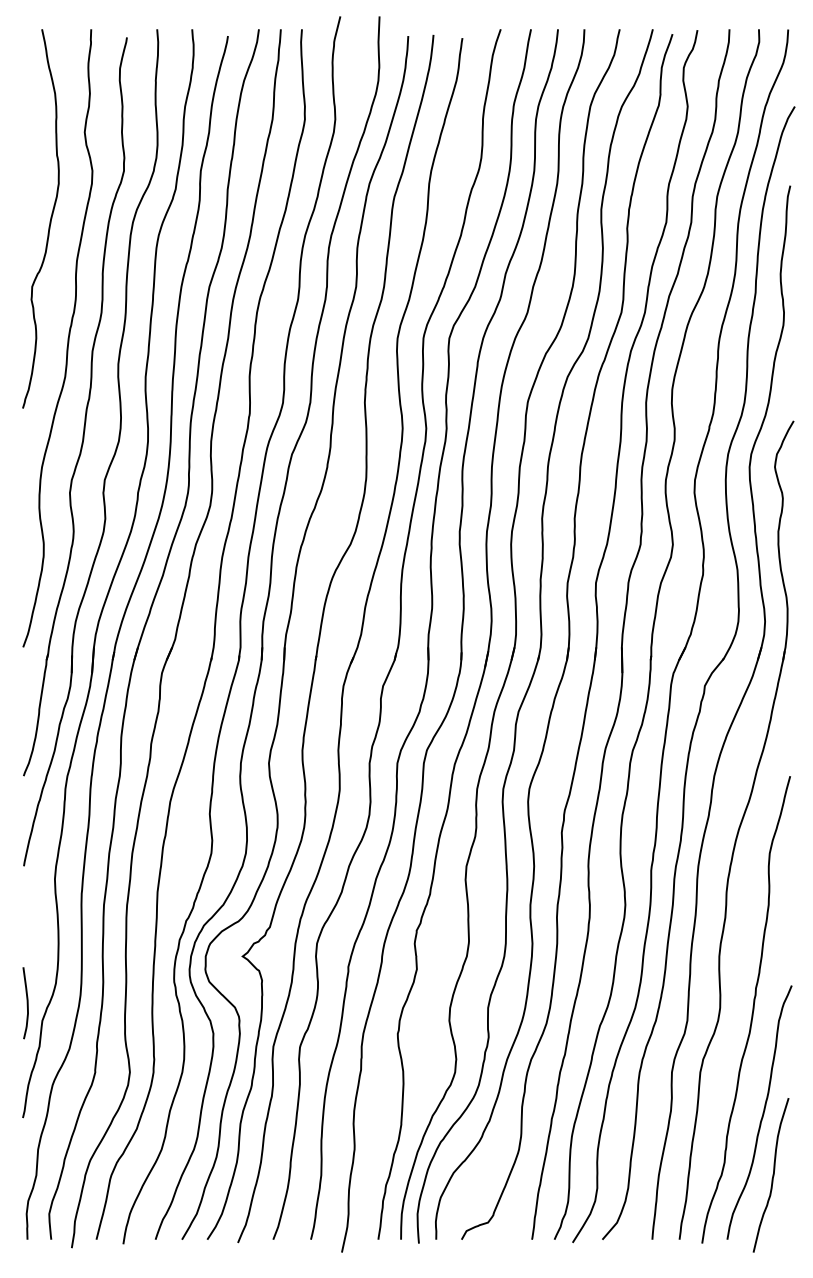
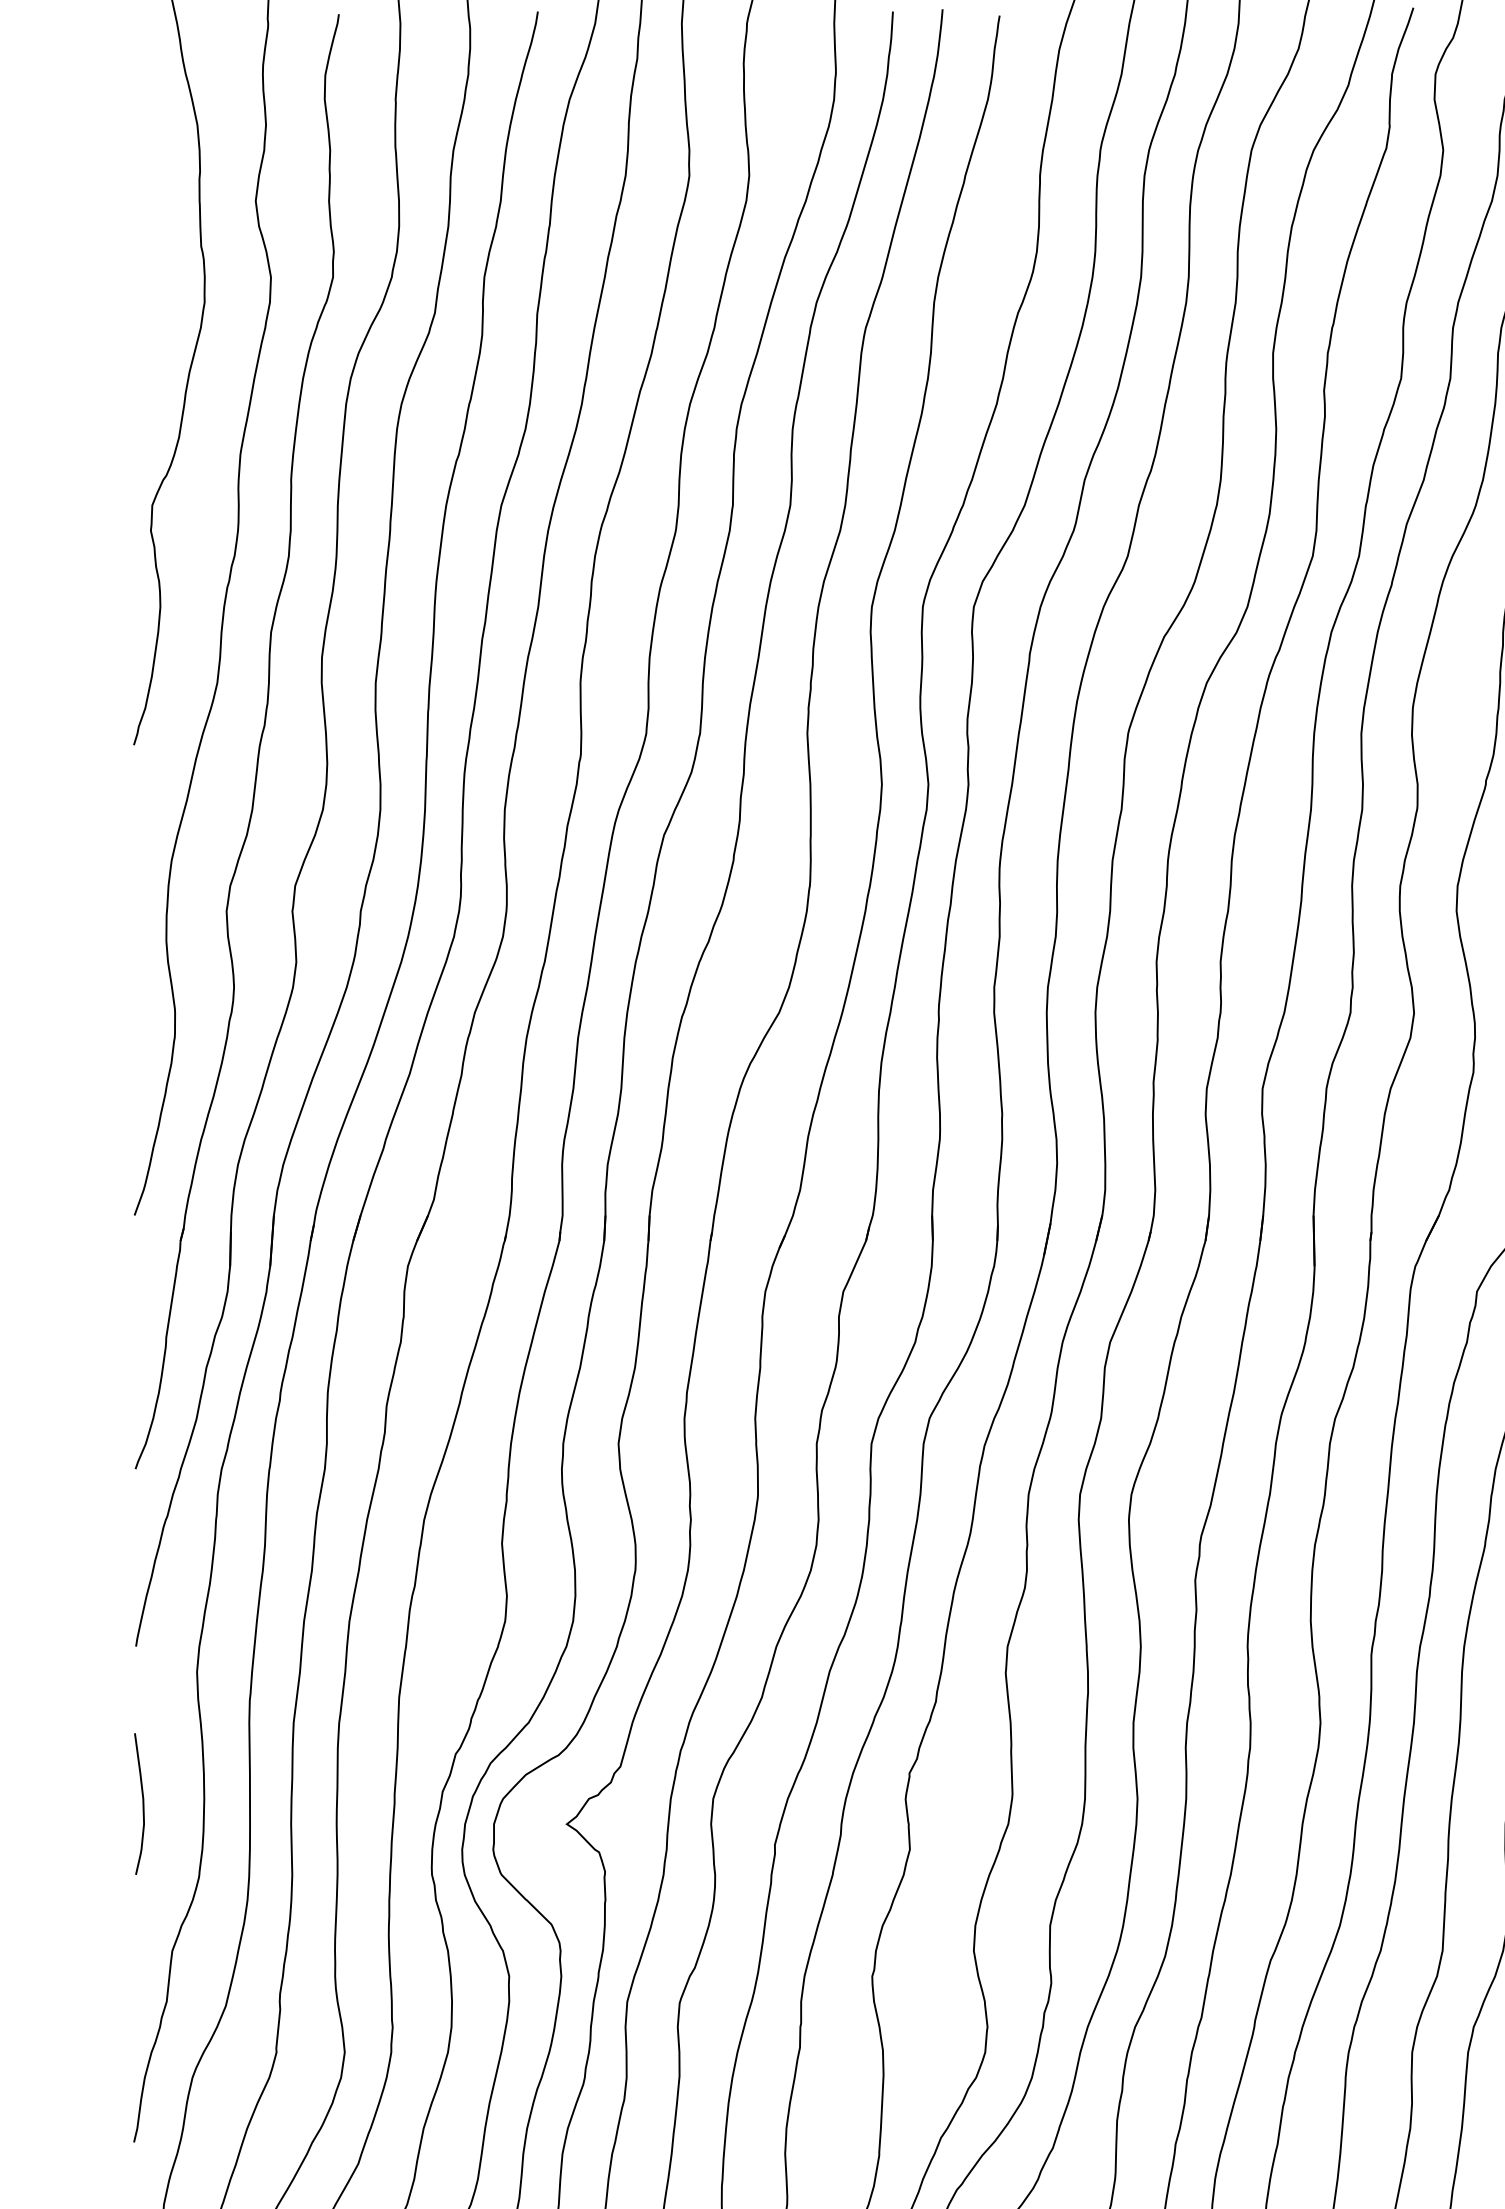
curve: (26, 1003) -> (141, 1804), moved

